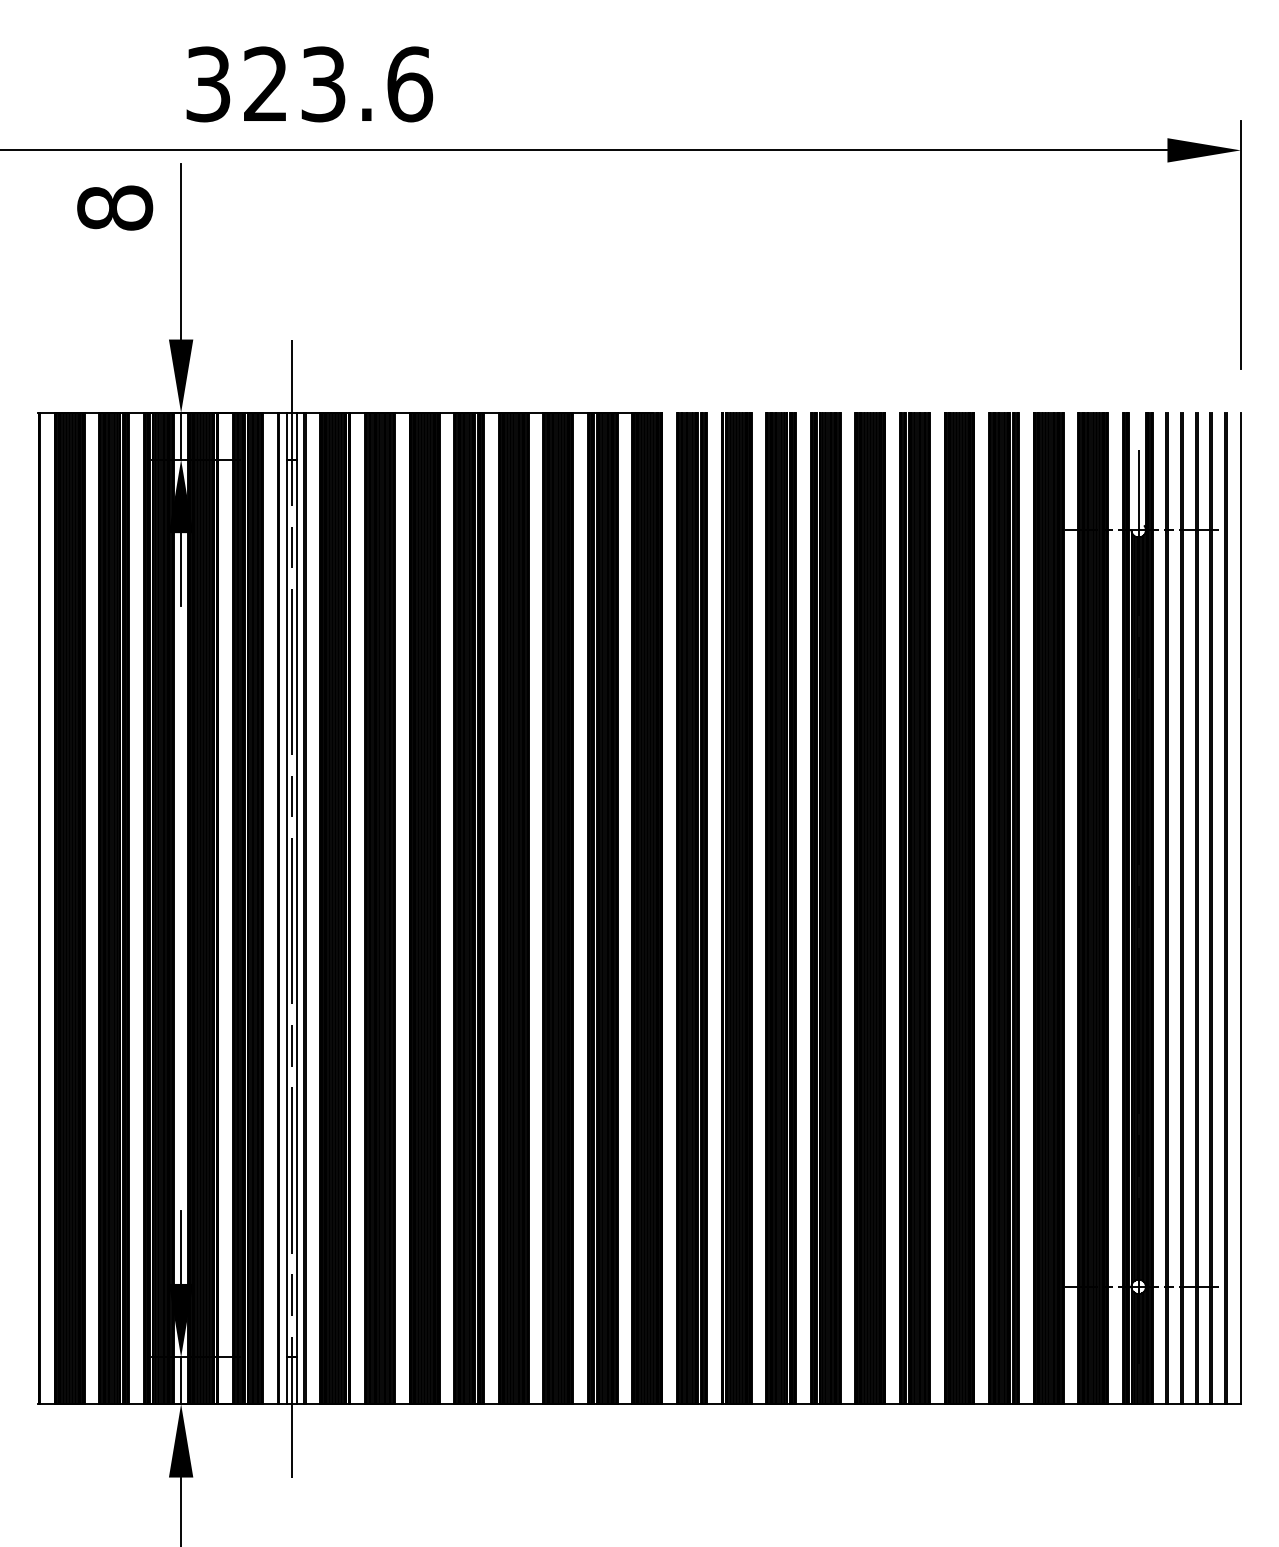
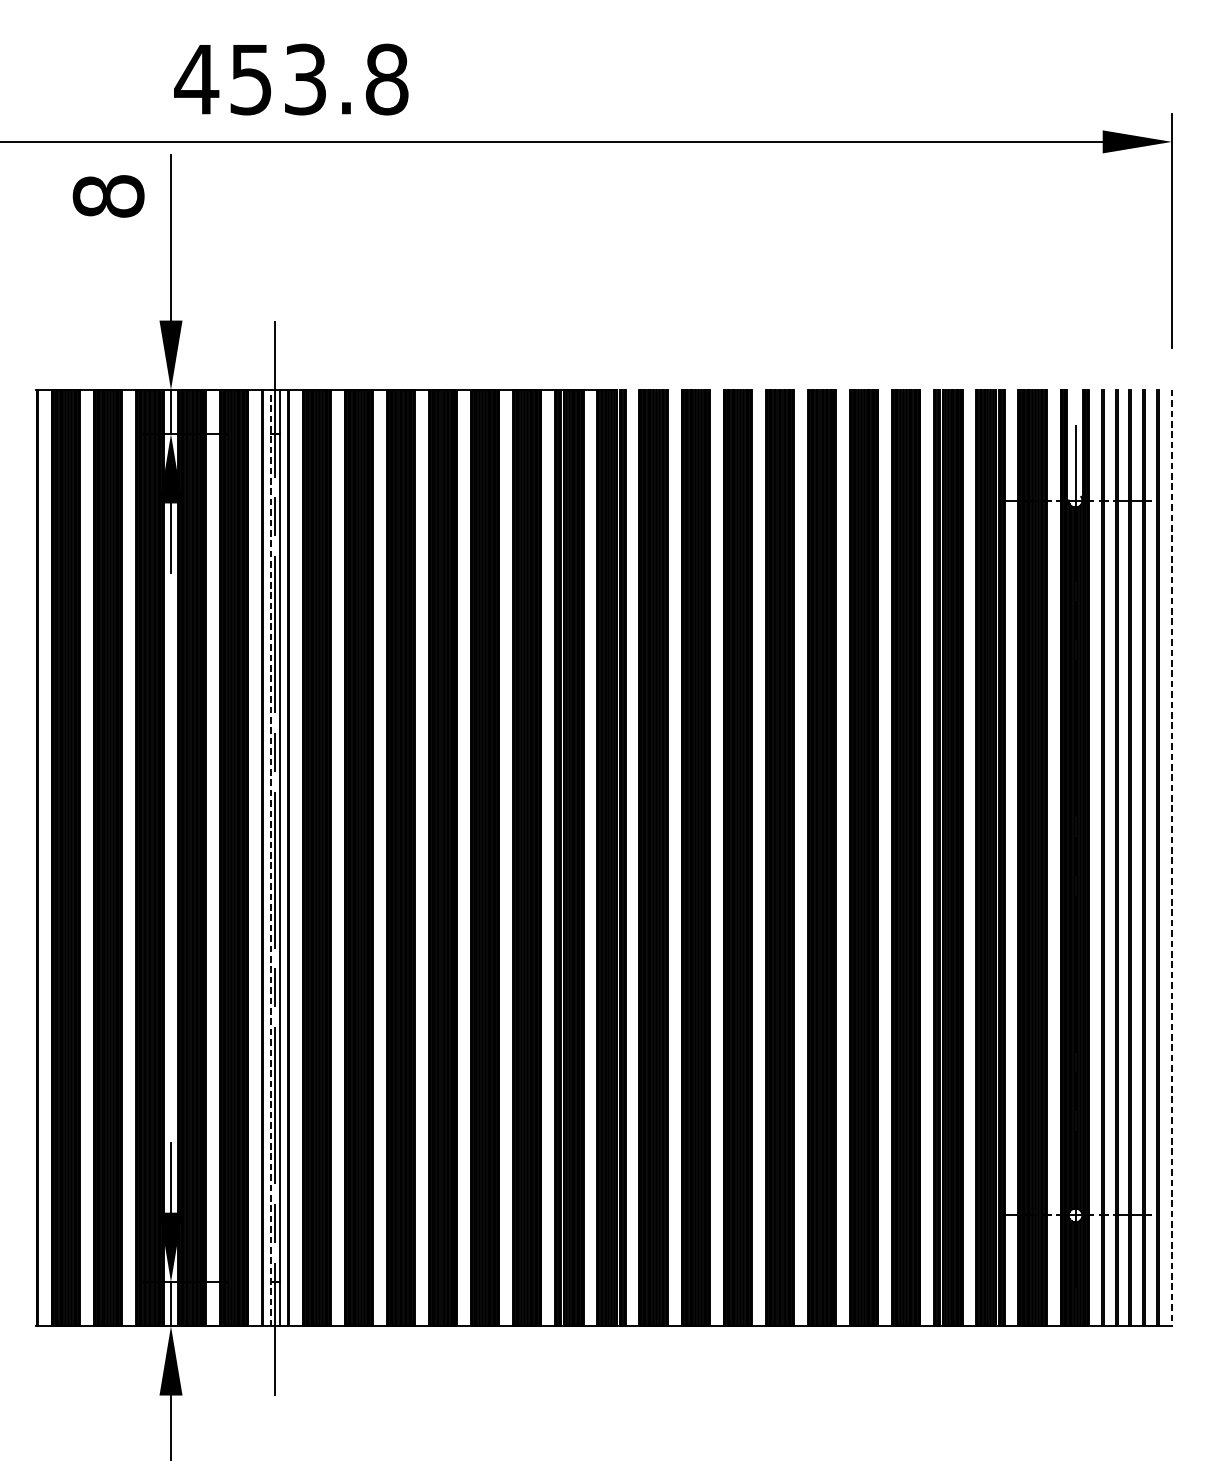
text: (308, 84) -> (291, 79), 323.6 -> 453.8
line: (286, 908) -> (270, 858), solid -> dashed
line: (1240, 908) -> (1171, 858), solid -> dashed

